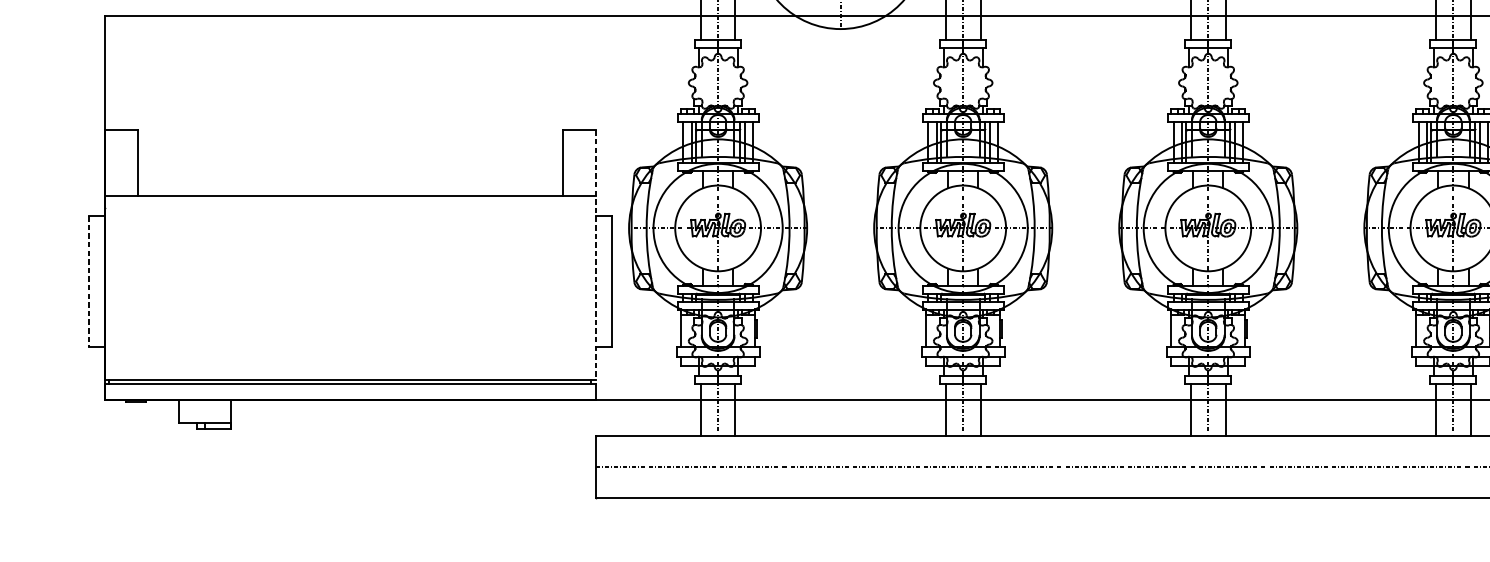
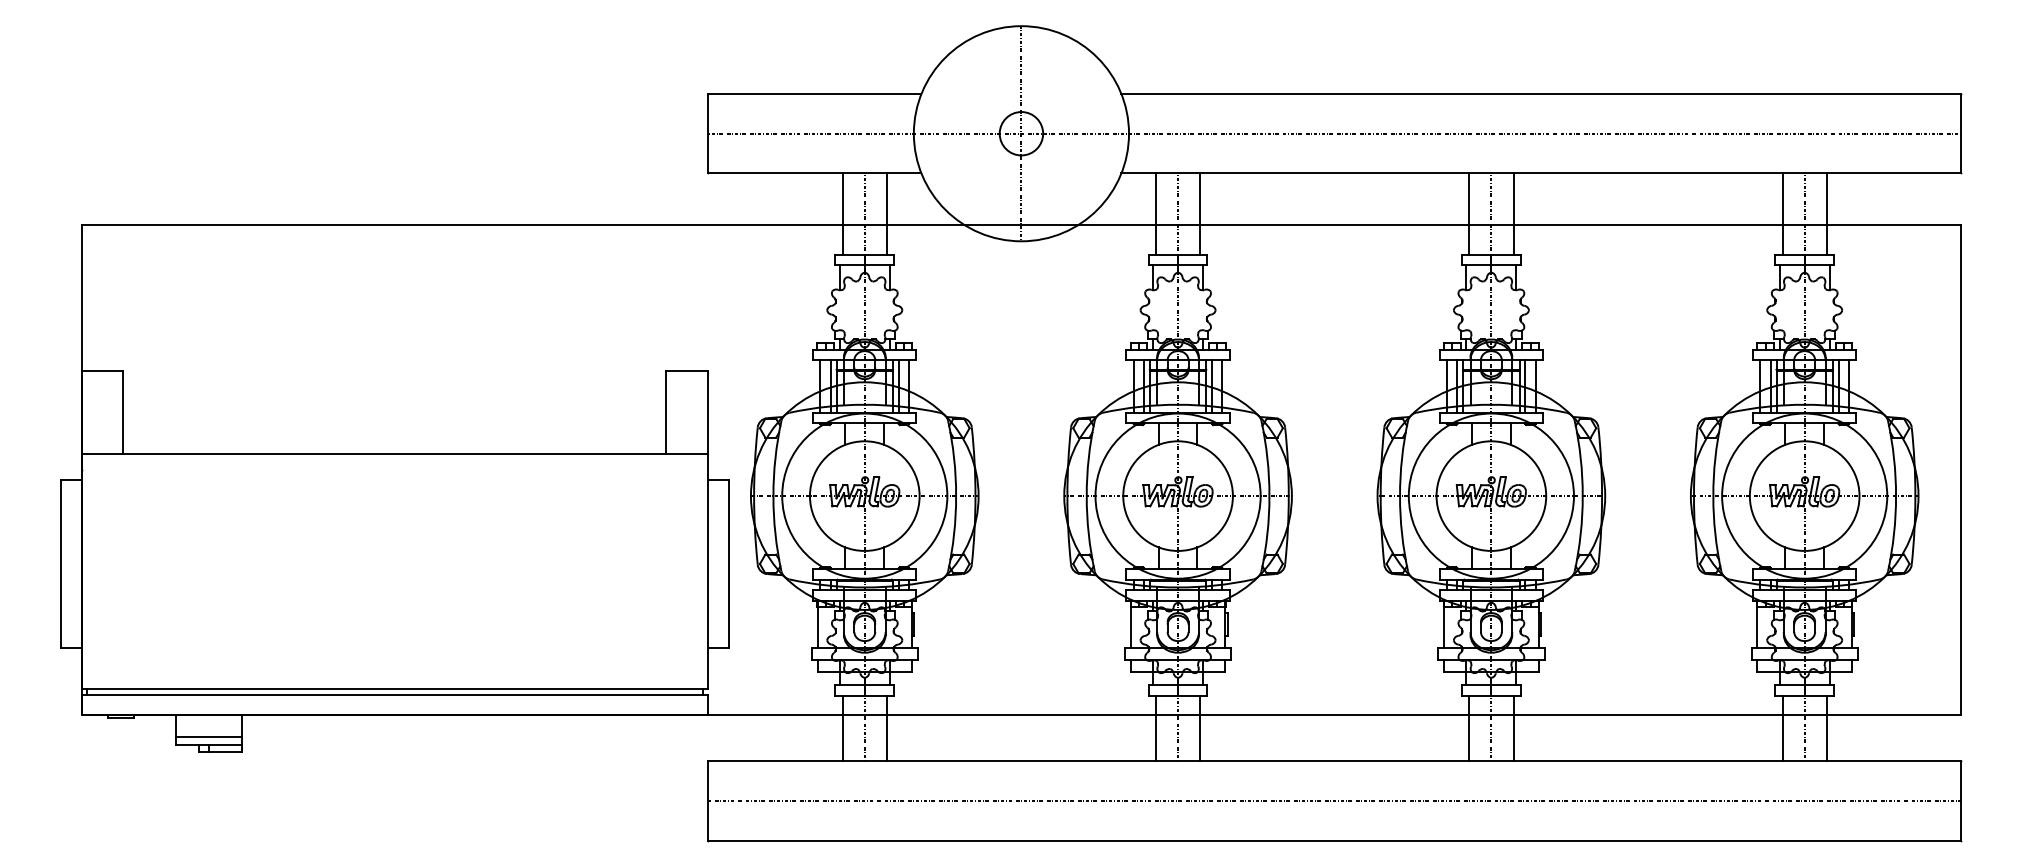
line: (595, 255) -> (708, 530), dashed -> solid
line: (88, 281) -> (60, 564), dashed -> solid
line: (204, 417) -> (208, 737), added

